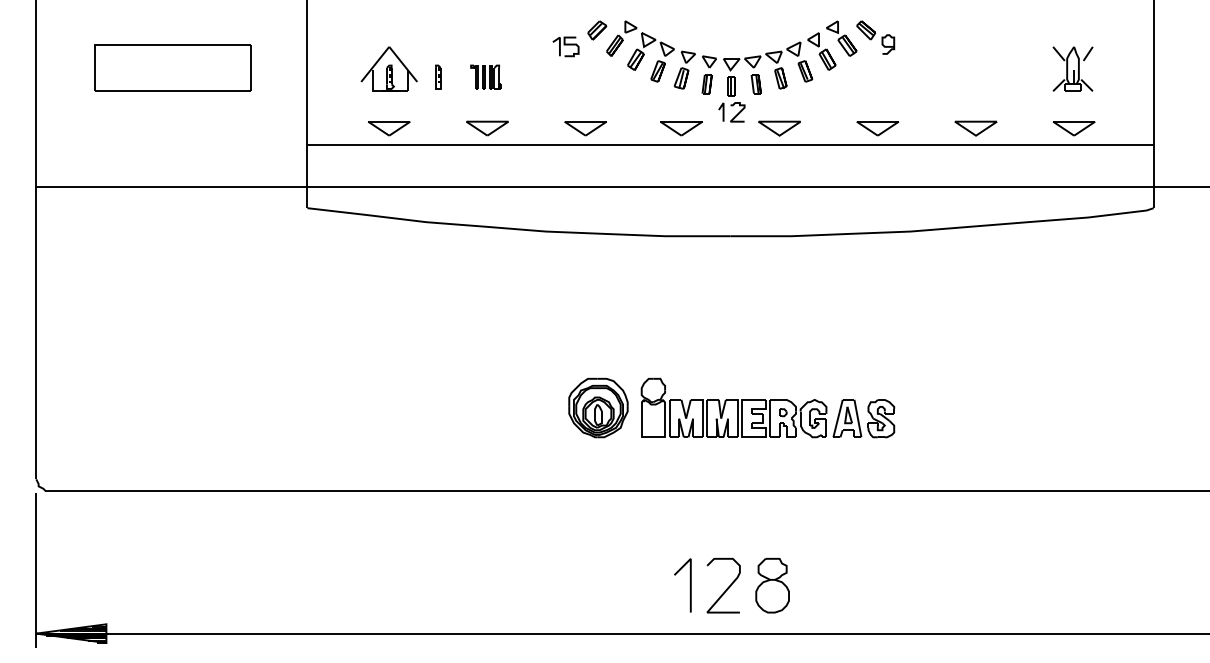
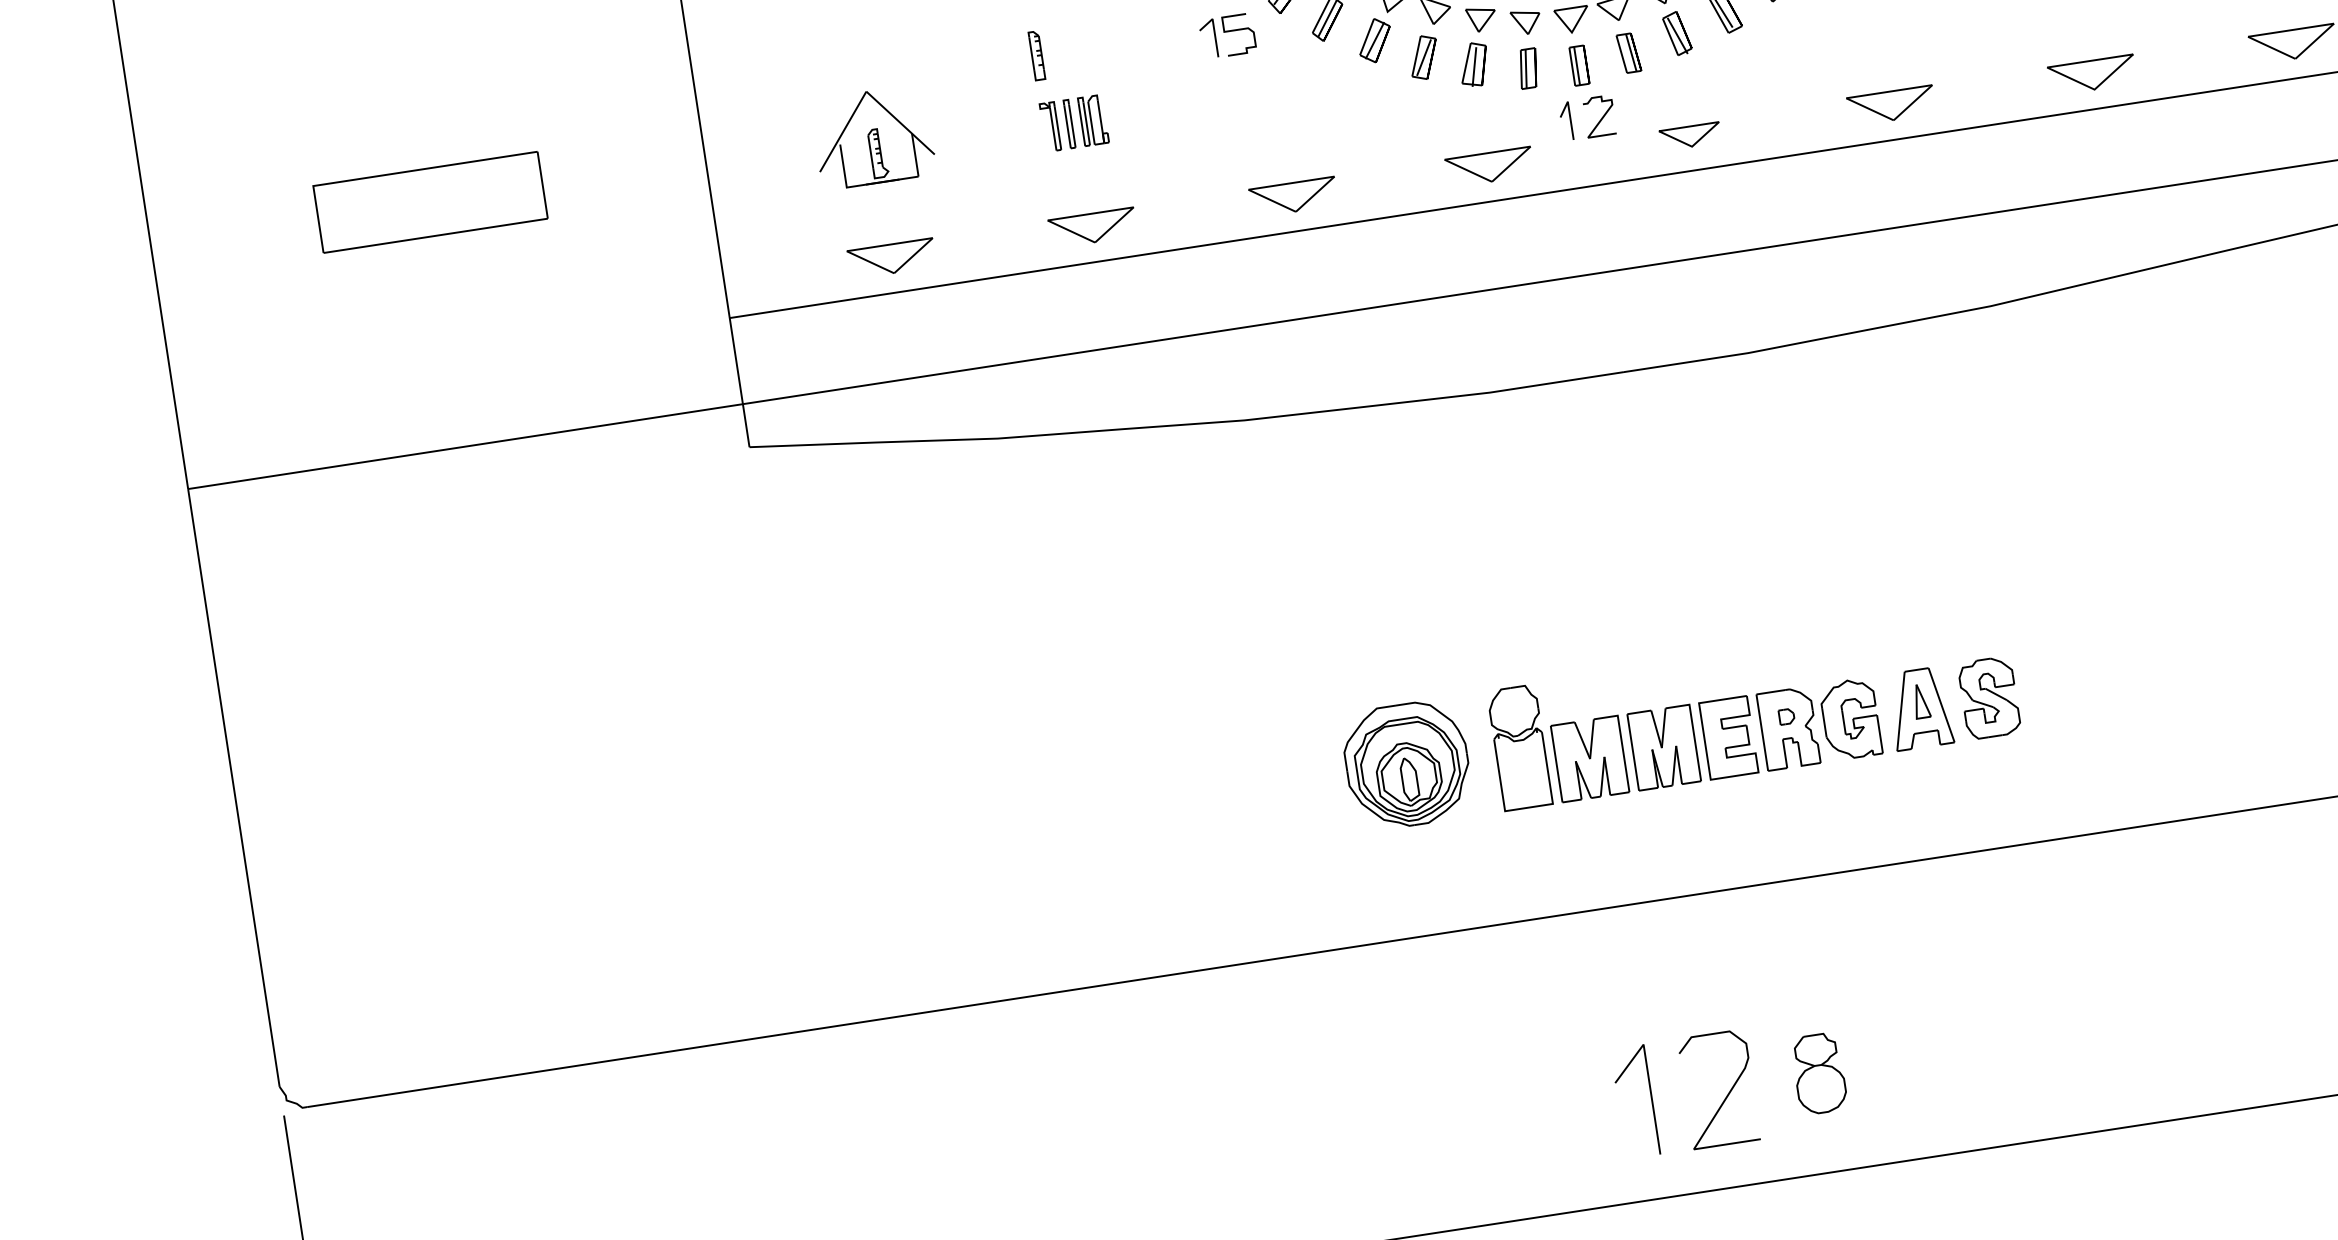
part: (172, 67) -> (429, 201), size x0.7
part: (438, 76) -> (1037, 54), moved
part: (779, 128) -> (1690, 136), size x0.7
part: (772, 585) -> (1819, 1073), size x0.7

